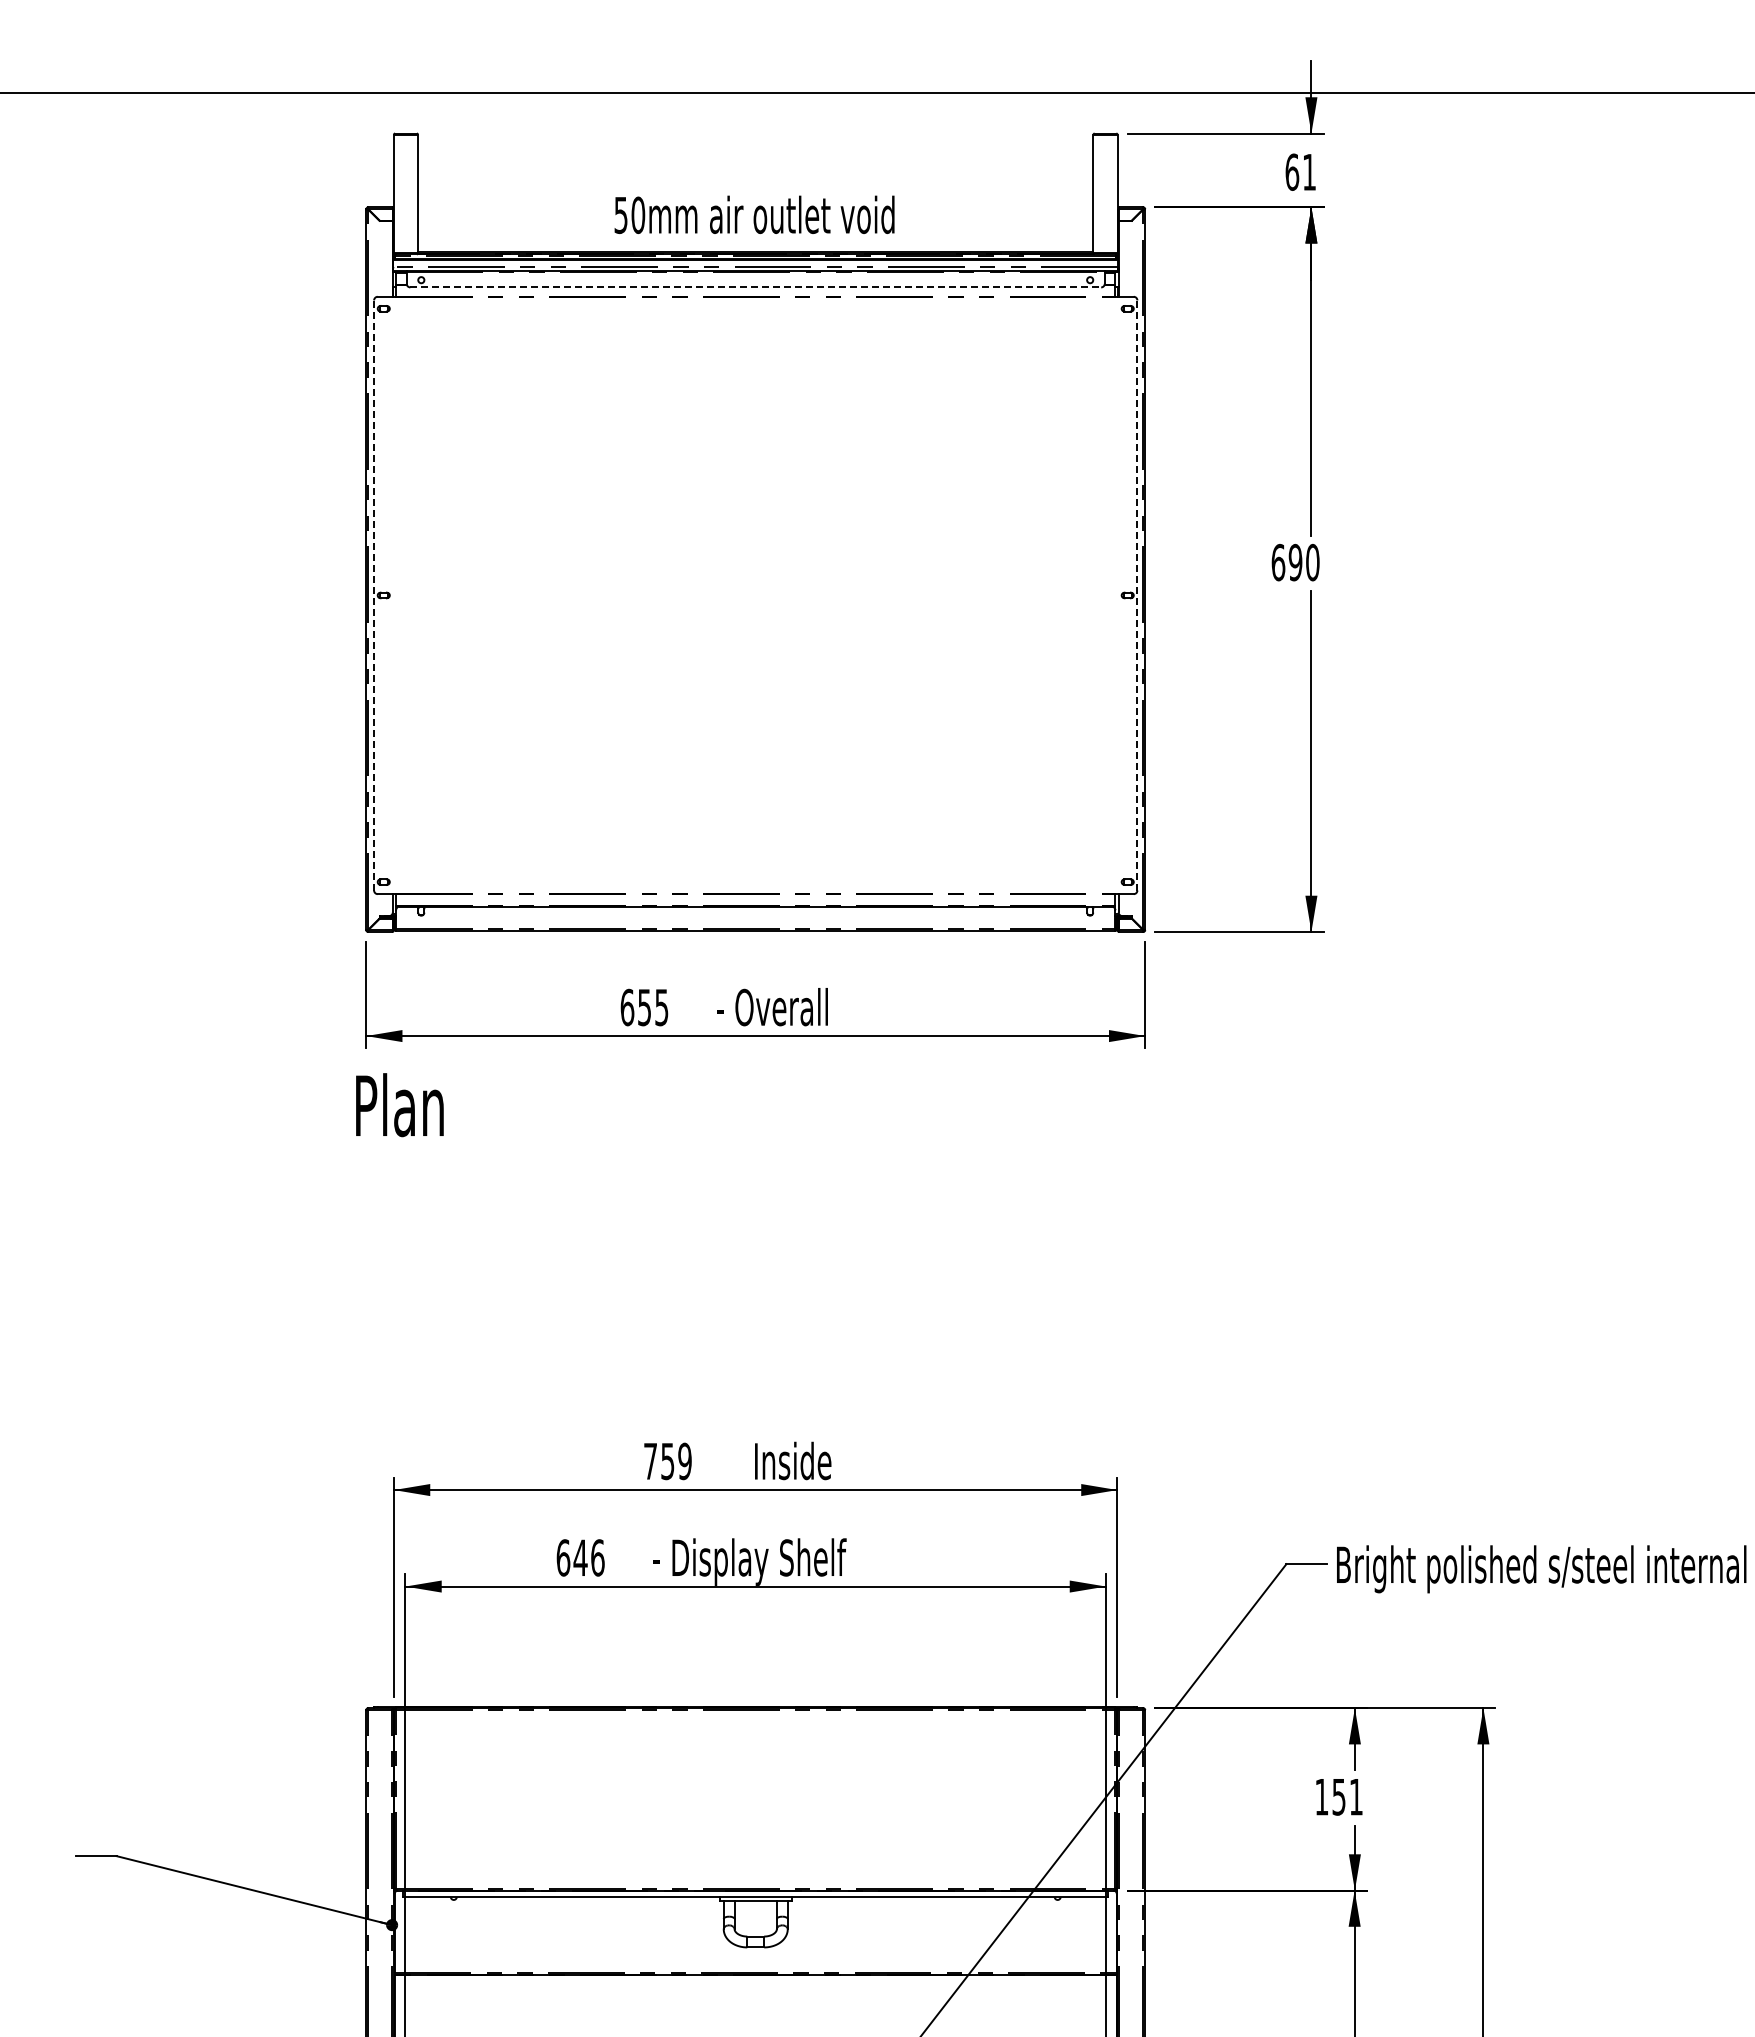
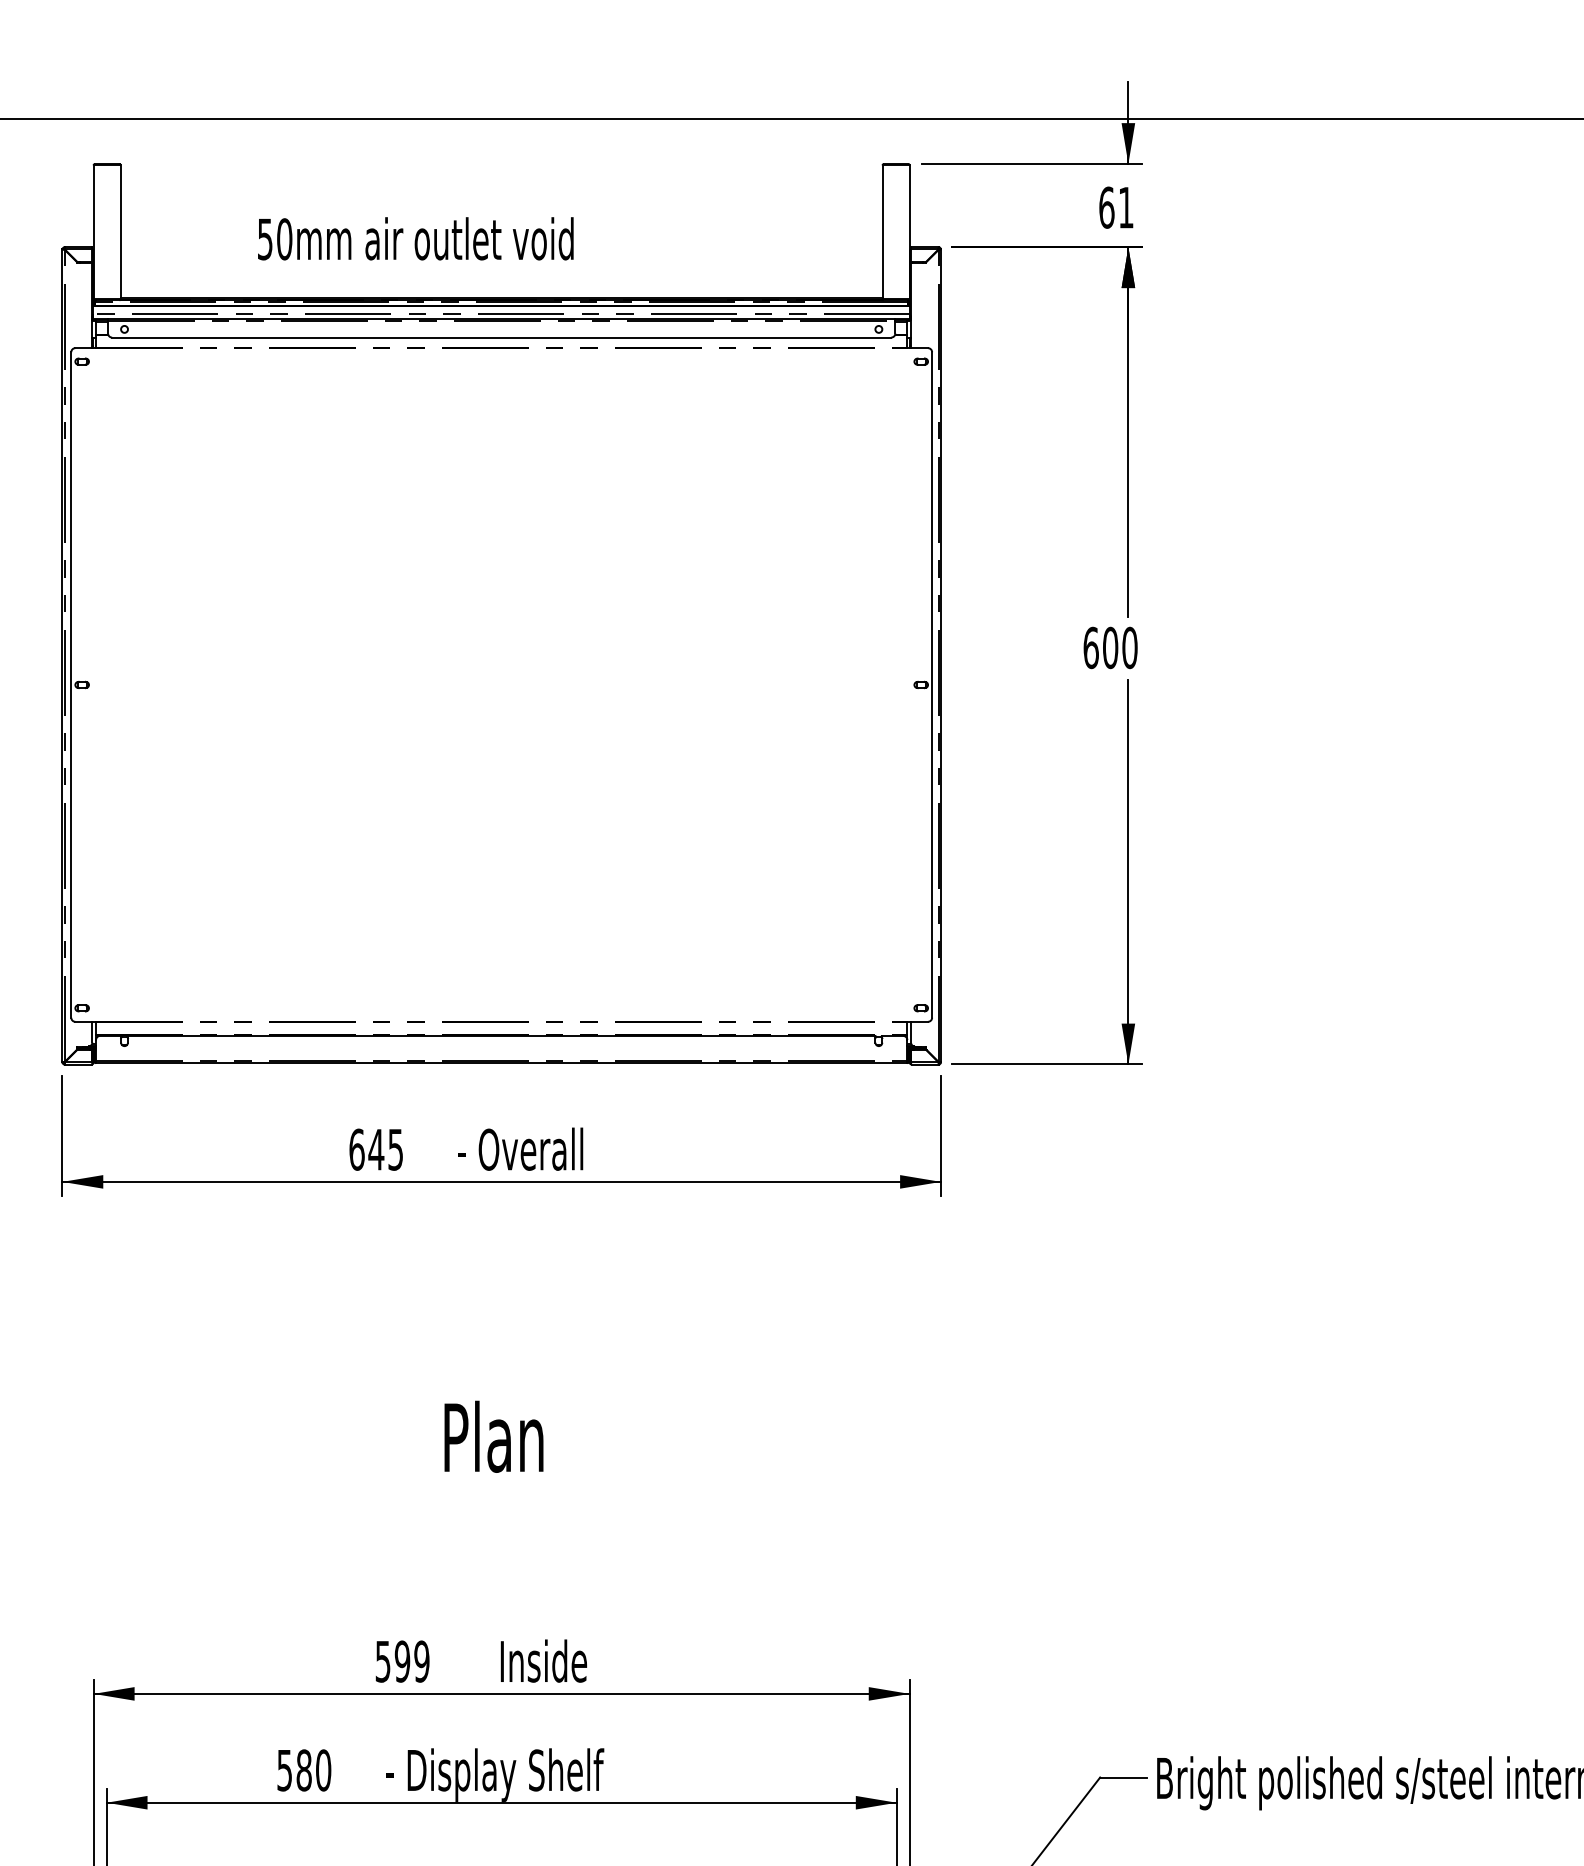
text: (754, 214) -> (415, 238), moved
line: (756, 287) -> (502, 337), dashed -> solid
text: (1295, 562) -> (1110, 647), 690 -> 600
line: (374, 594) -> (71, 683), dashed -> solid
line: (1137, 594) -> (932, 683), dashed -> solid
text: (644, 1007) -> (376, 1149), 655 -> 645
text: (399, 1105) -> (493, 1437), moved
text: (659, 1461) -> (393, 1661), 759 -> 599
text: (580, 1557) -> (304, 1769), 646 -> 580

